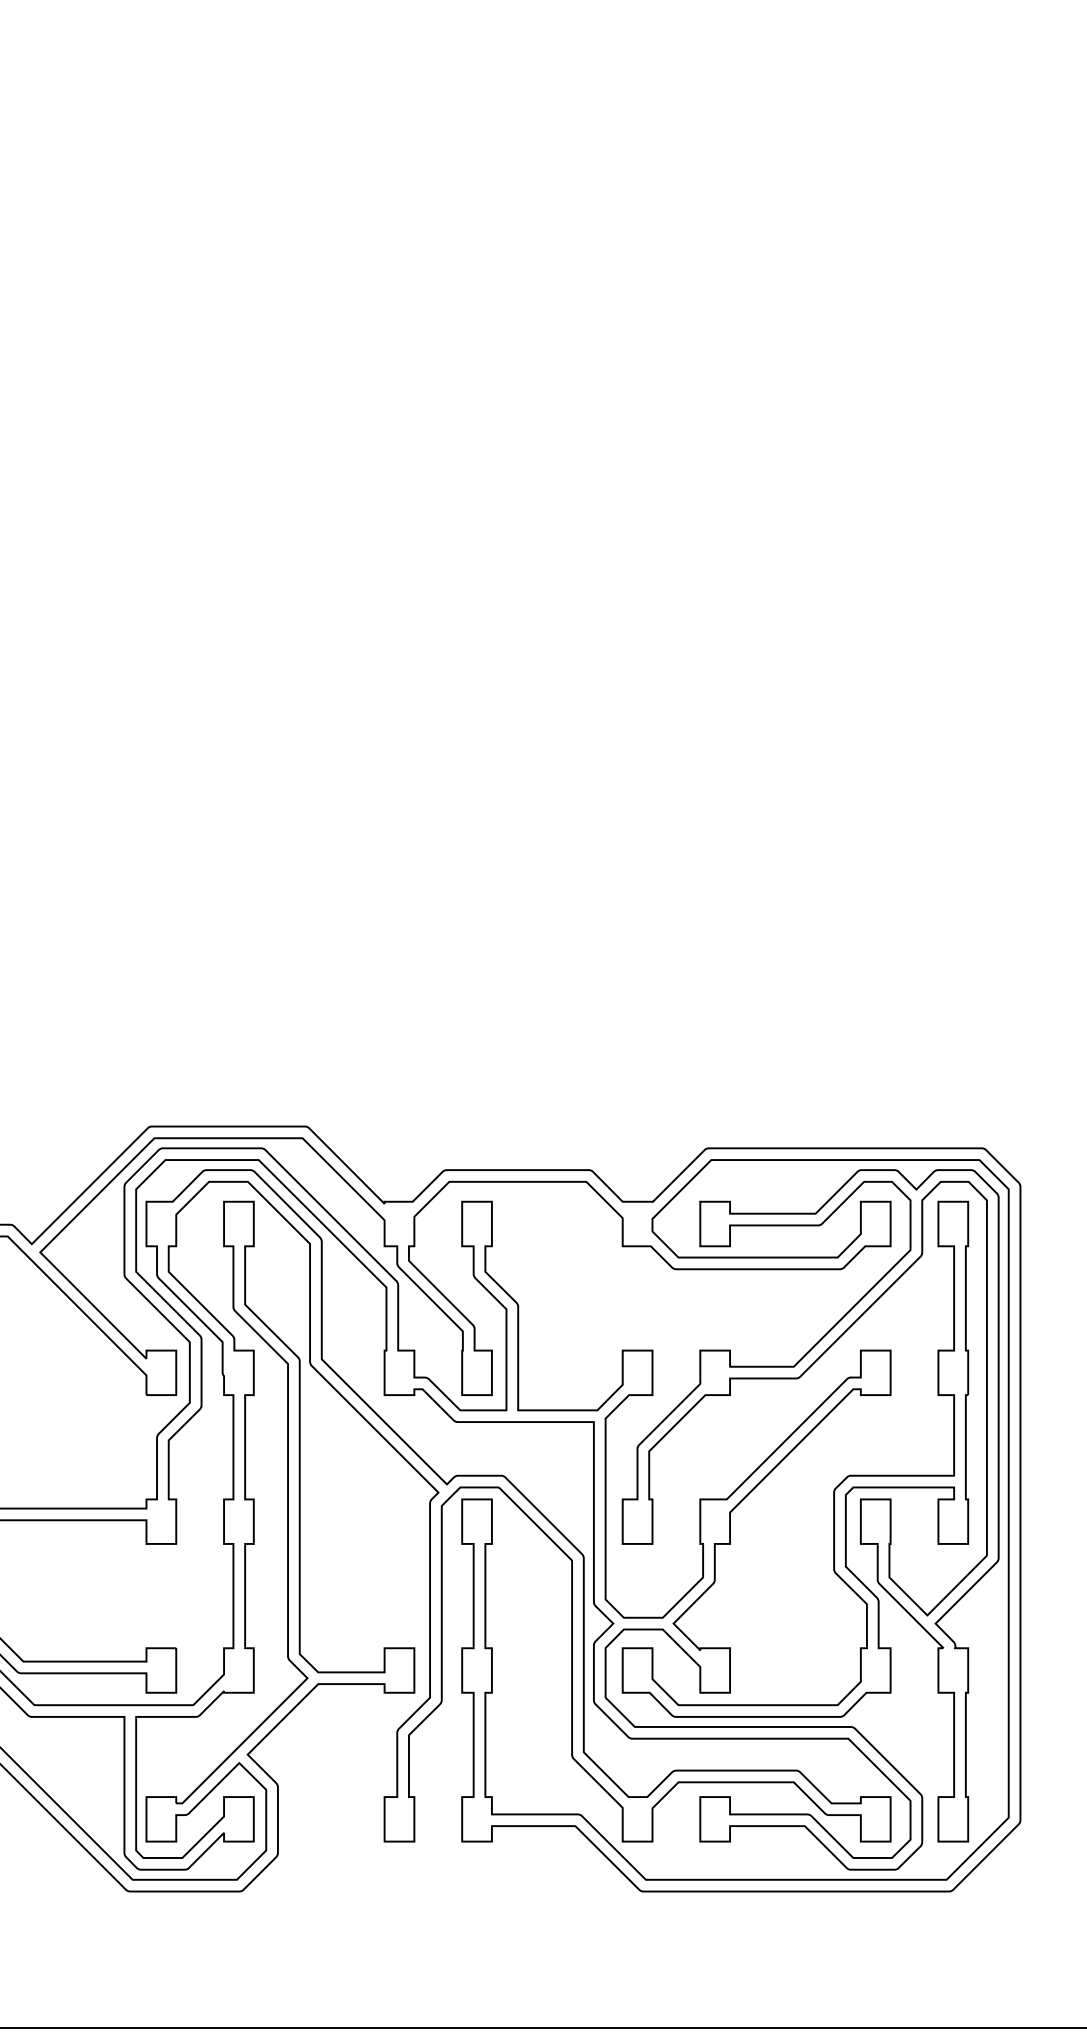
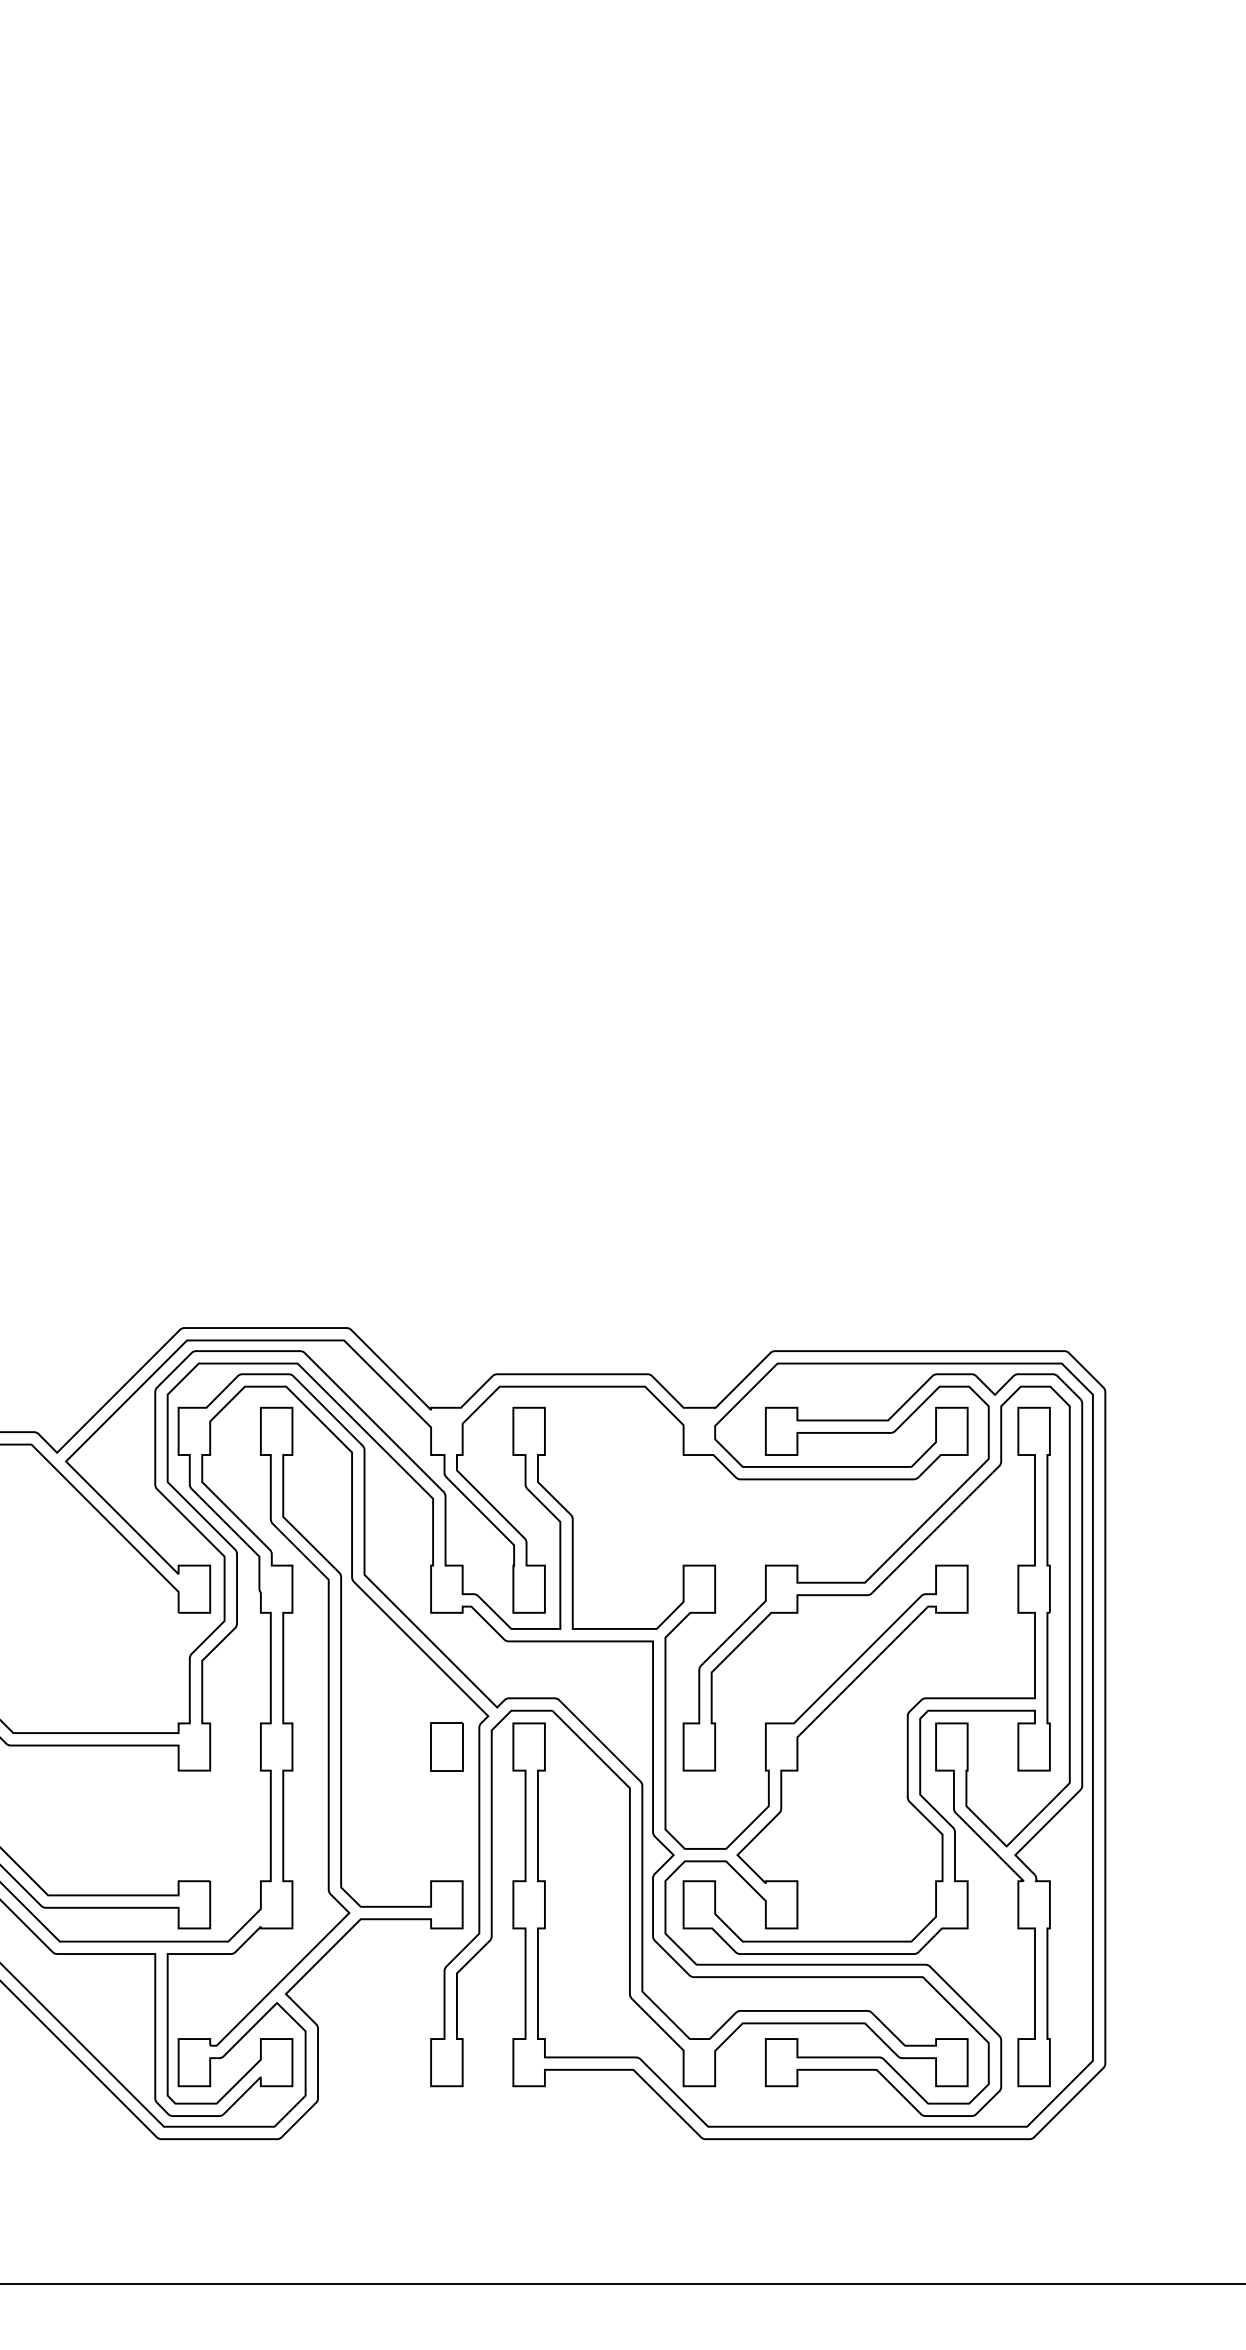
part: (399, 1521) -> (446, 1746), added

